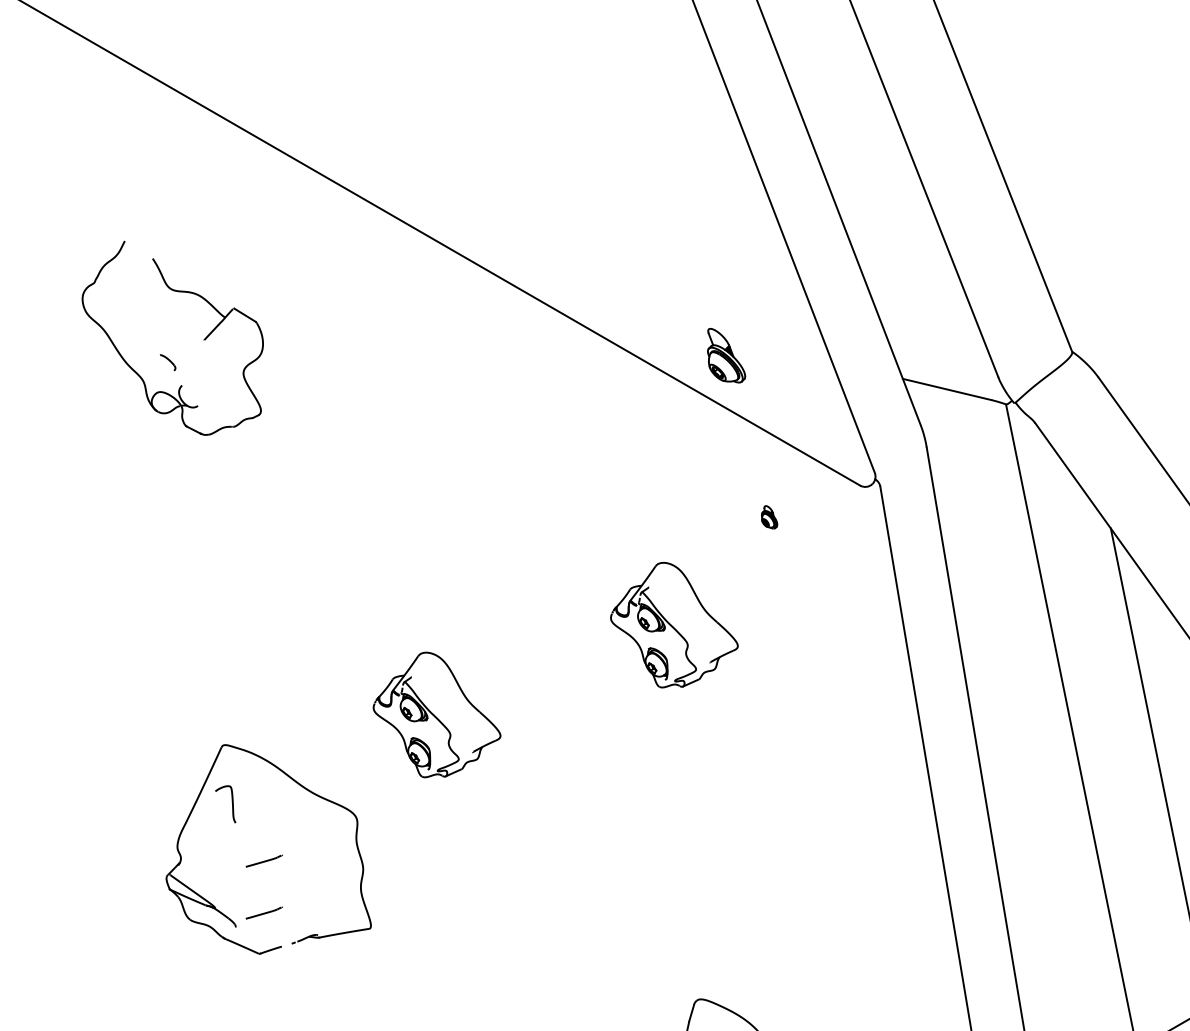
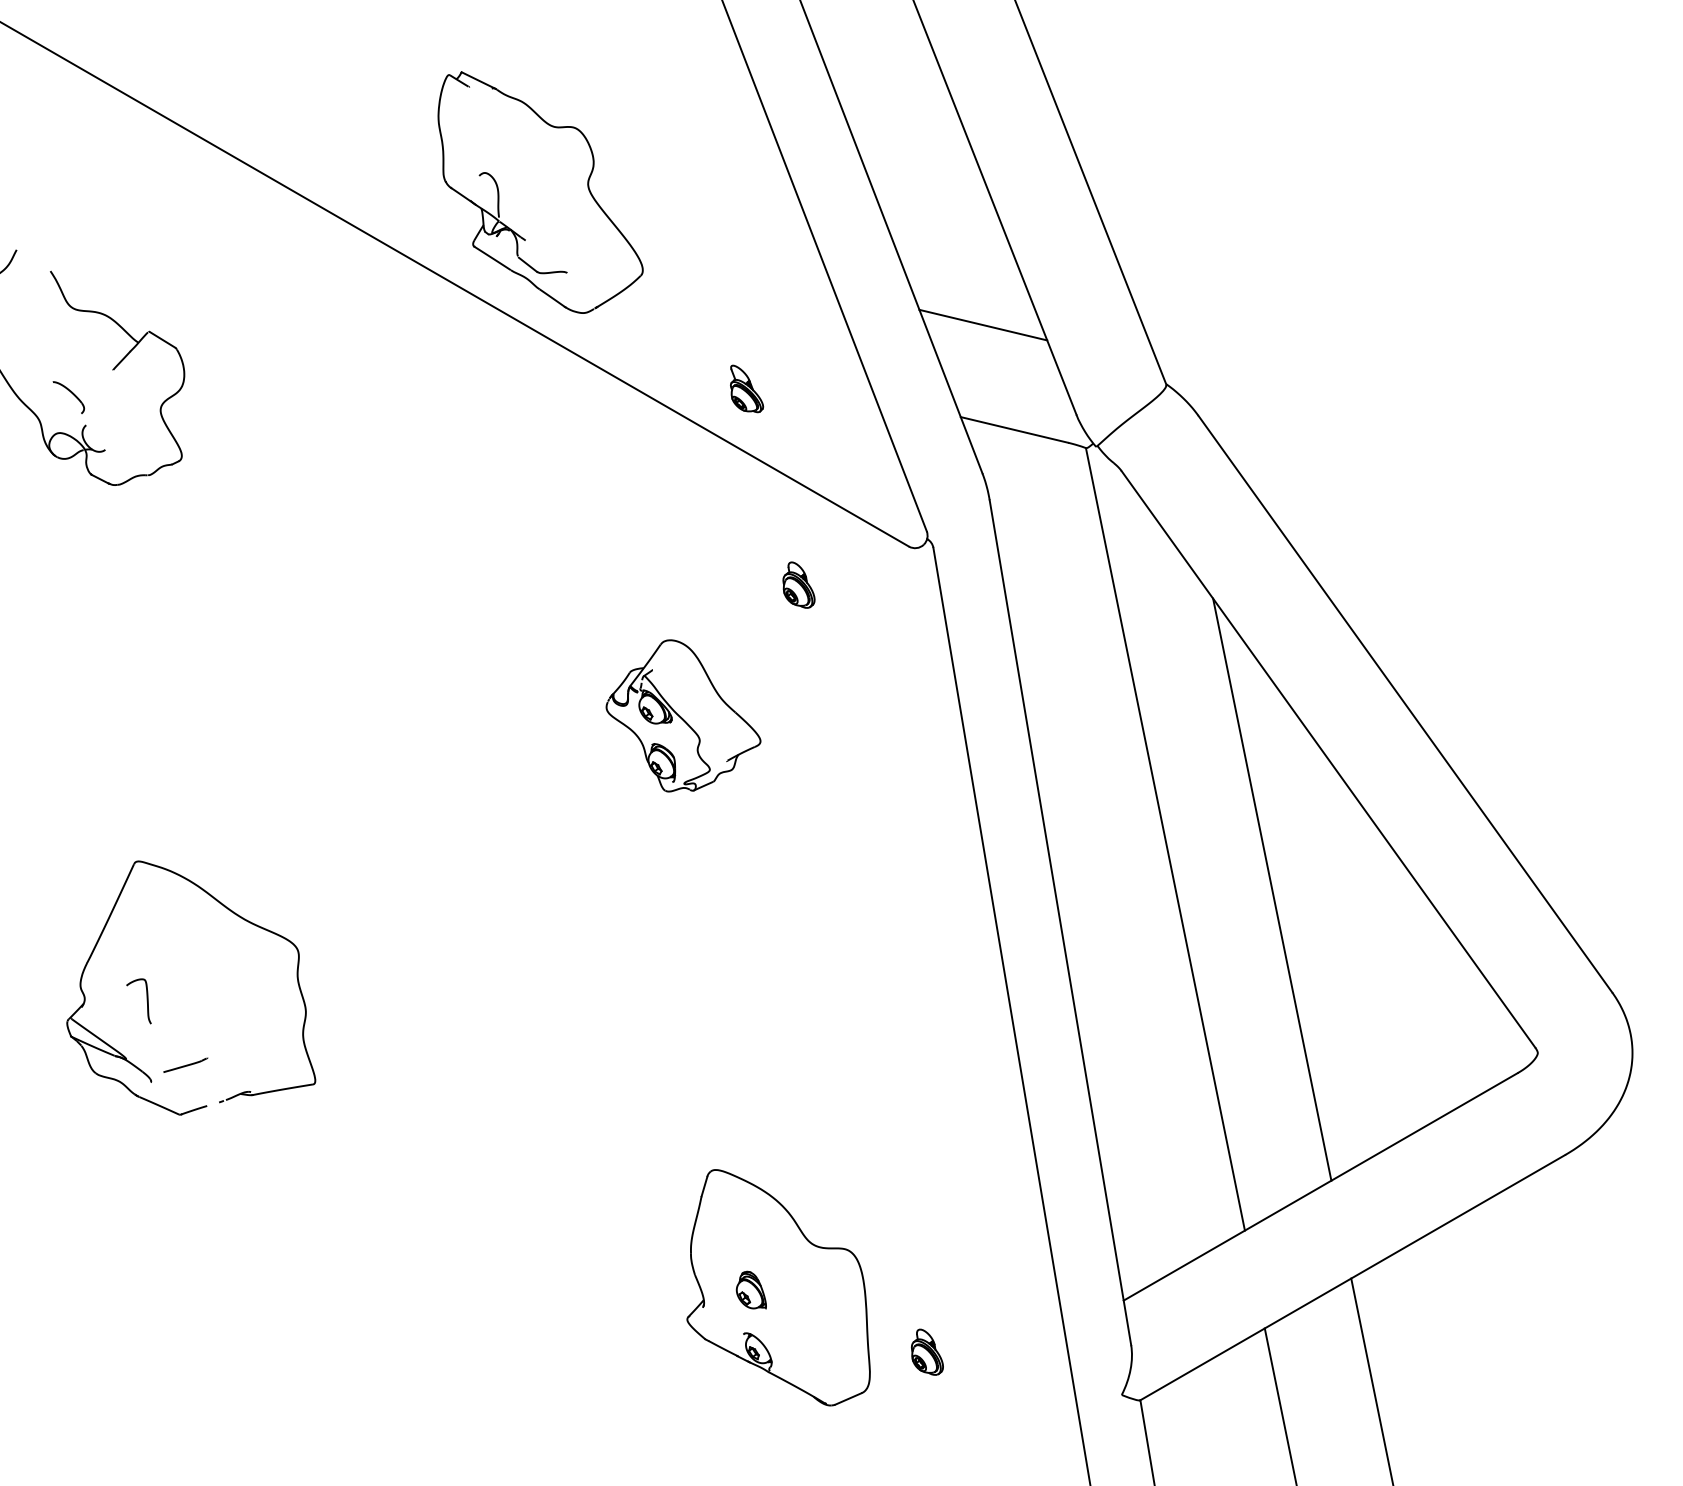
part: (556, 193) -> (540, 192), added
line: (921, 302) -> (983, 324), added
part: (727, 355) -> (747, 388), size x0.71
part: (167, 362) -> (68, 397), size x1.67
part: (769, 516) -> (798, 584), size x1.67
part: (437, 714) -> (395, 824), removed
curve: (231, 804) -> (146, 1001), moved
part: (263, 860) -> (185, 1001), removed

